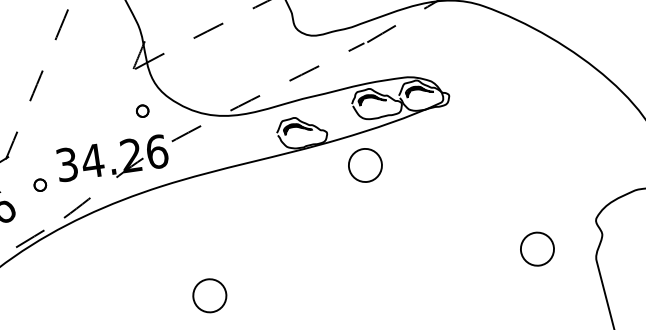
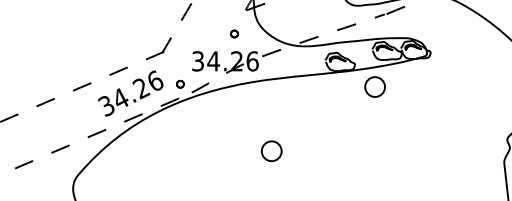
part: (142, 110) -> (234, 33), moved
part: (40, 183) -> (180, 83), moved
circle: (536, 249) -> (469, 151), removed

